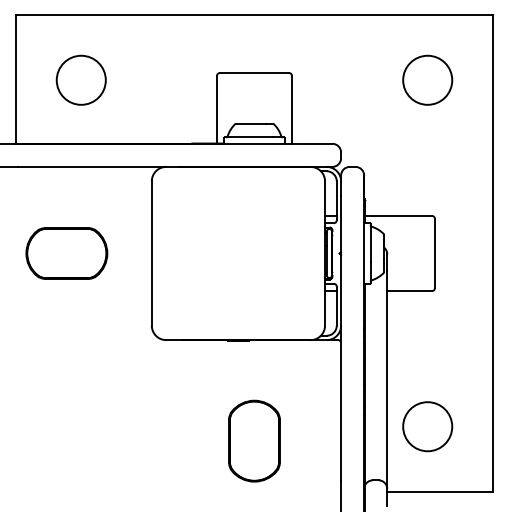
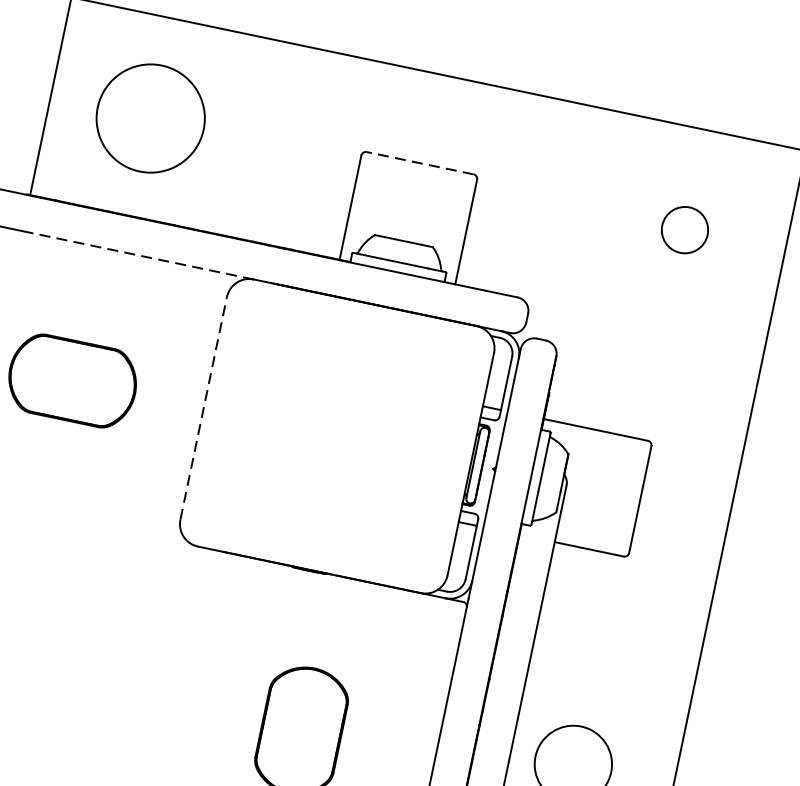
line: (254, 73) -> (420, 163), solid -> dashed
circle: (80, 79) -> (149, 117), size x1.4
circle: (427, 79) -> (684, 228), size x0.6
line: (92, 166) -> (140, 255), solid -> dashed
line: (151, 253) -> (203, 408), solid -> dashed

